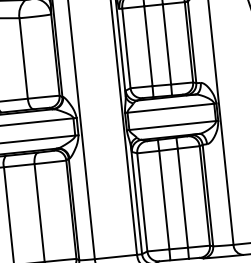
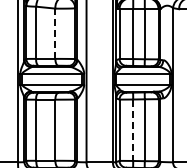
line: (23, 58) -> (55, 33), solid -> dashed
line: (164, 200) -> (133, 130), solid -> dashed

